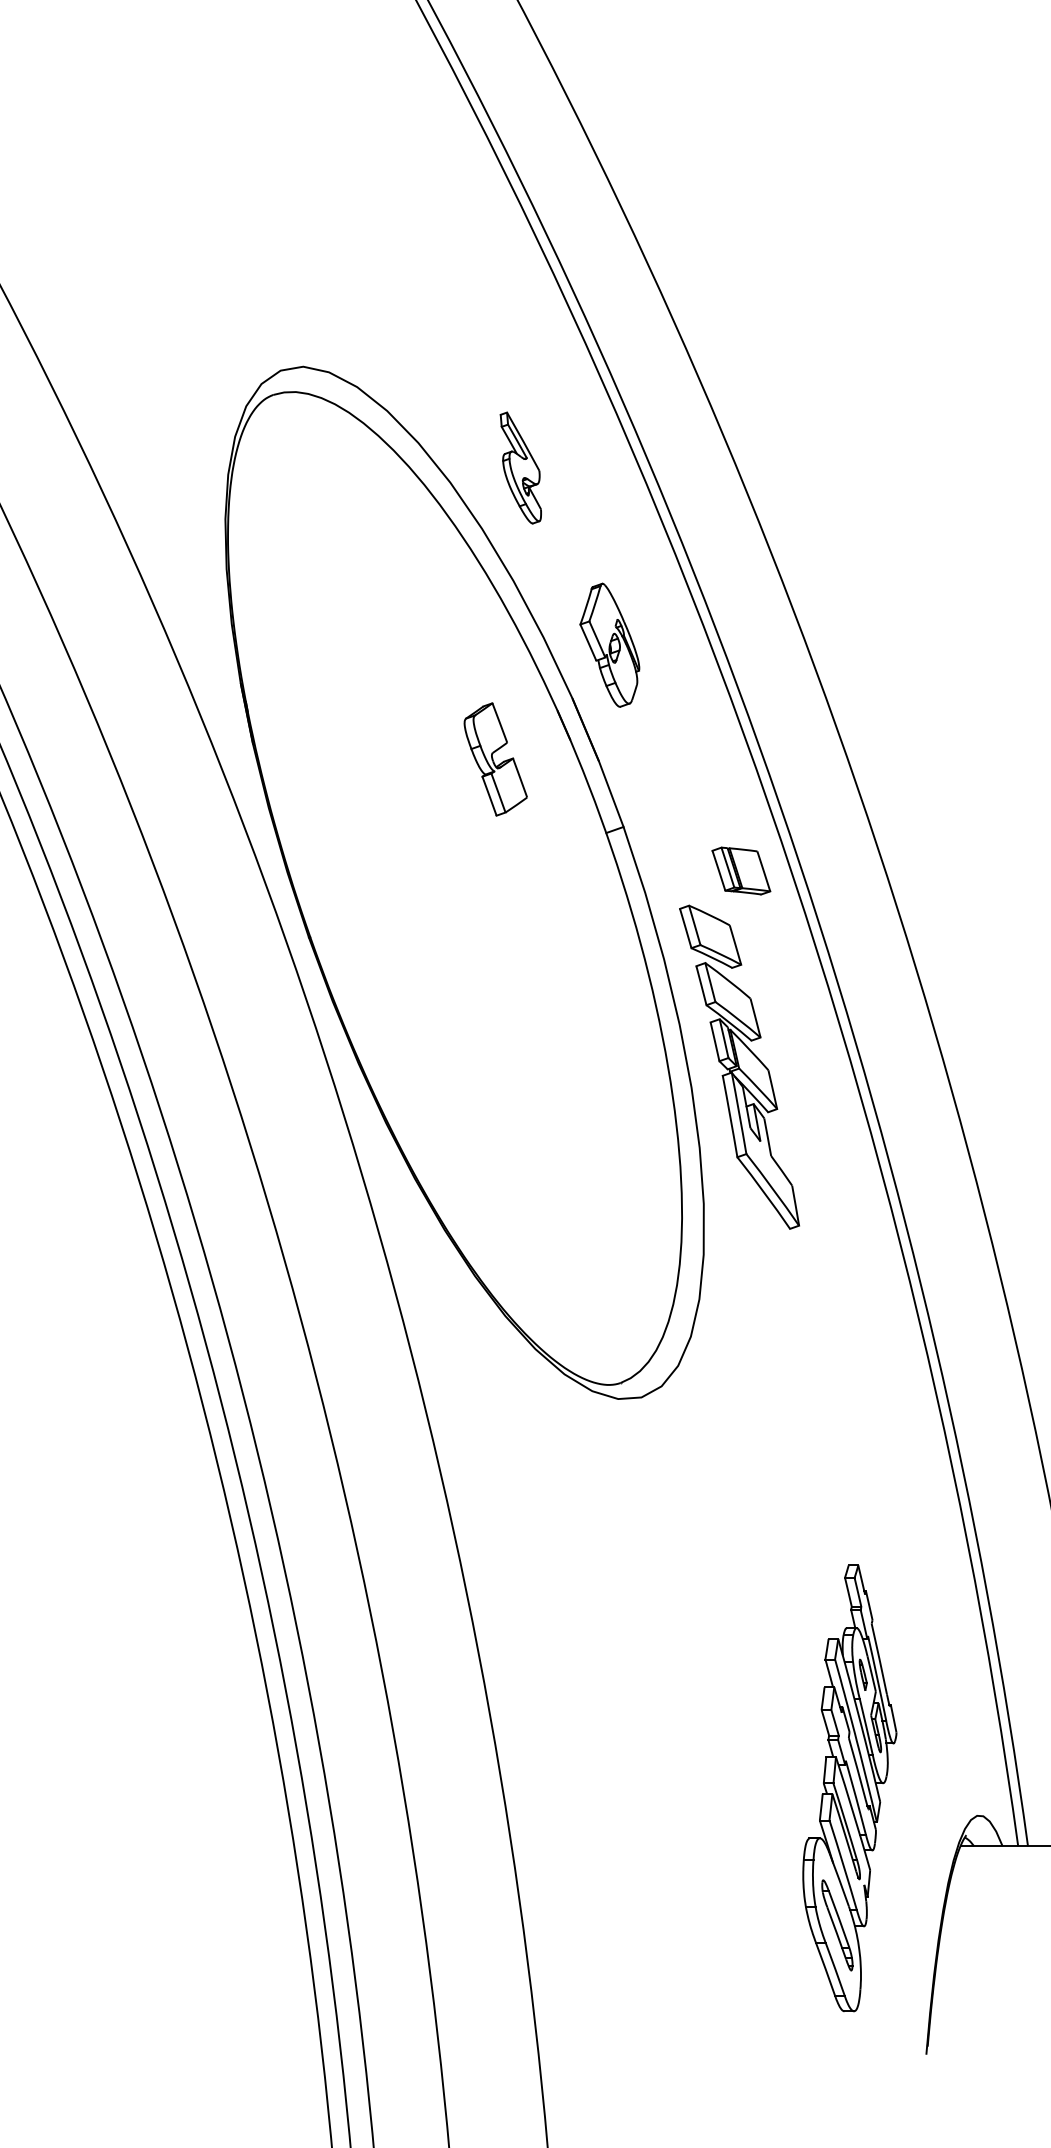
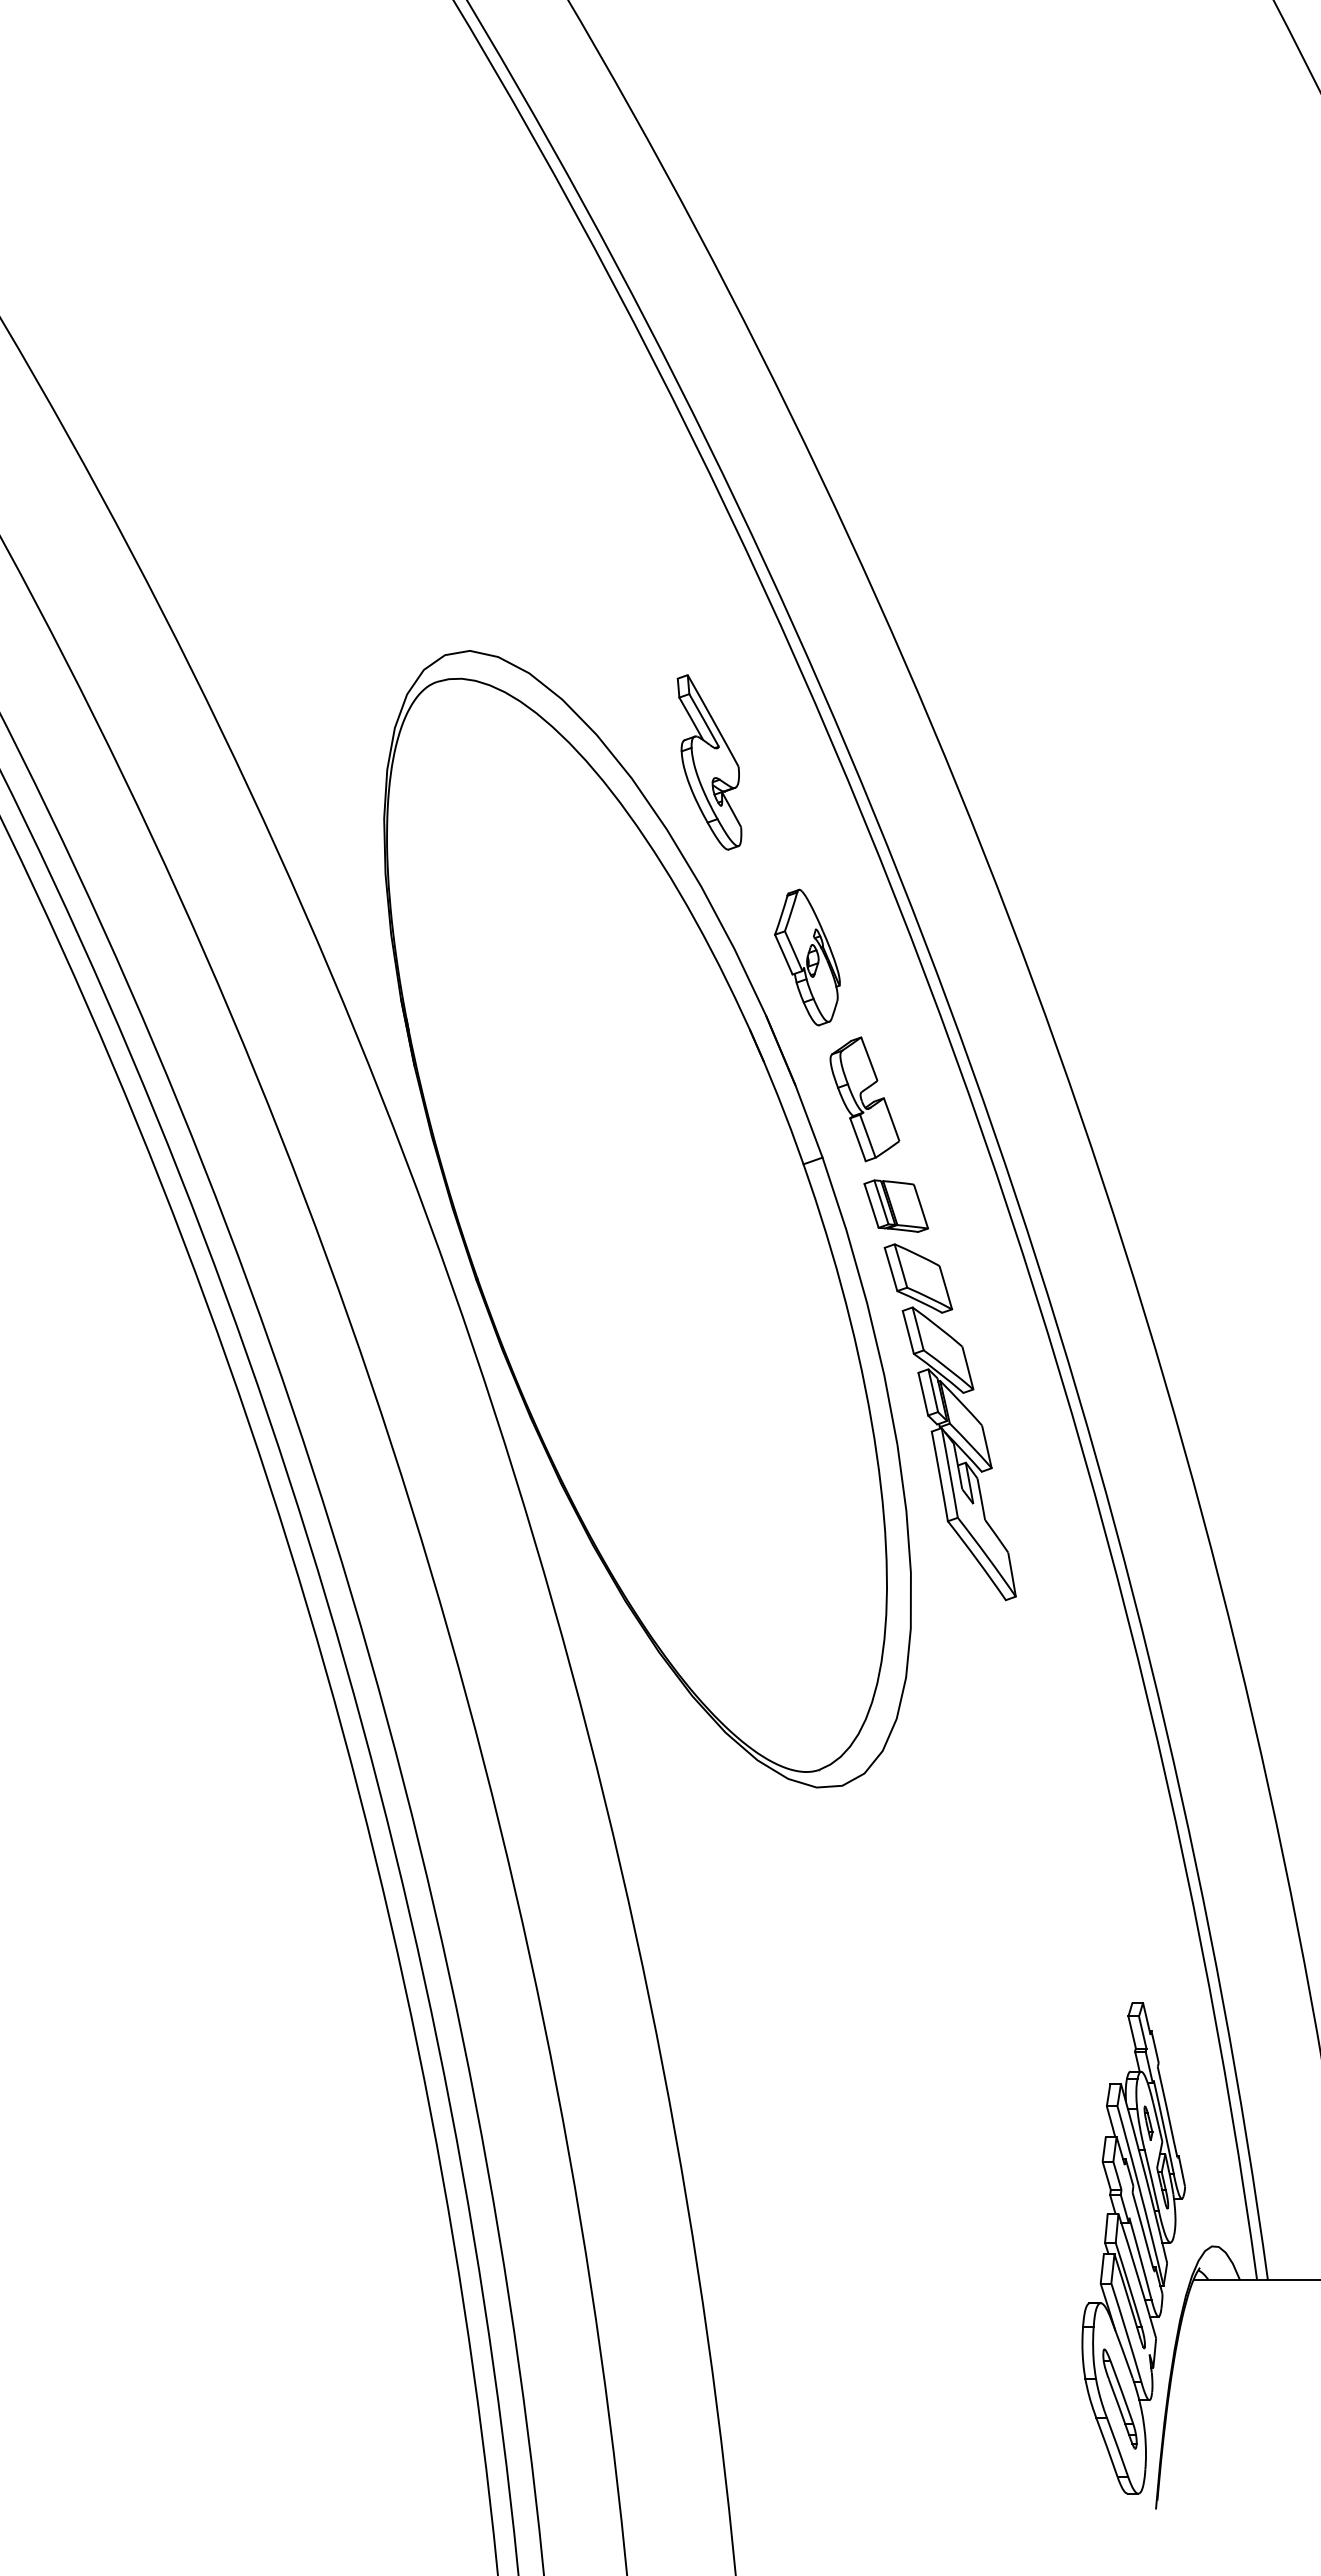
part: (520, 468) -> (709, 762), size x1.43
part: (495, 759) -> (864, 1099), moved
part: (741, 870) -> (896, 1205), moved
part: (849, 1788) -> (1133, 2248), moved

